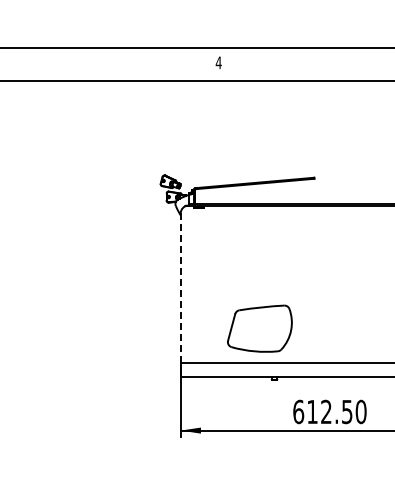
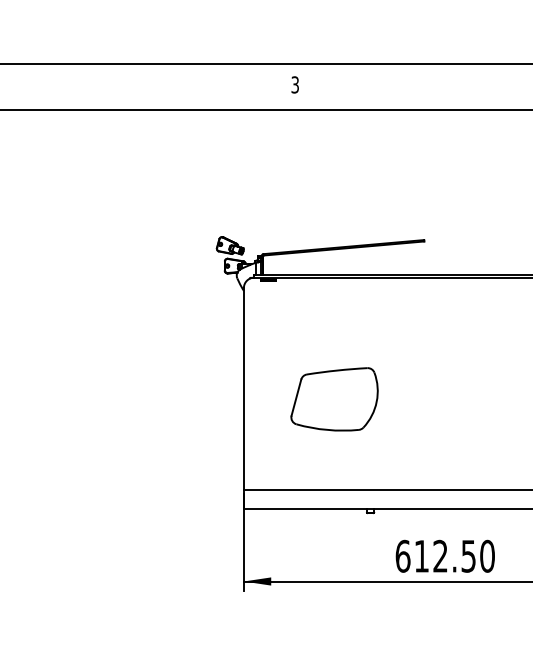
text: (218, 62) -> (294, 84), 4 -> 3
line: (180, 287) -> (243, 388), dashed -> solid
part: (259, 328) -> (334, 399), moved

